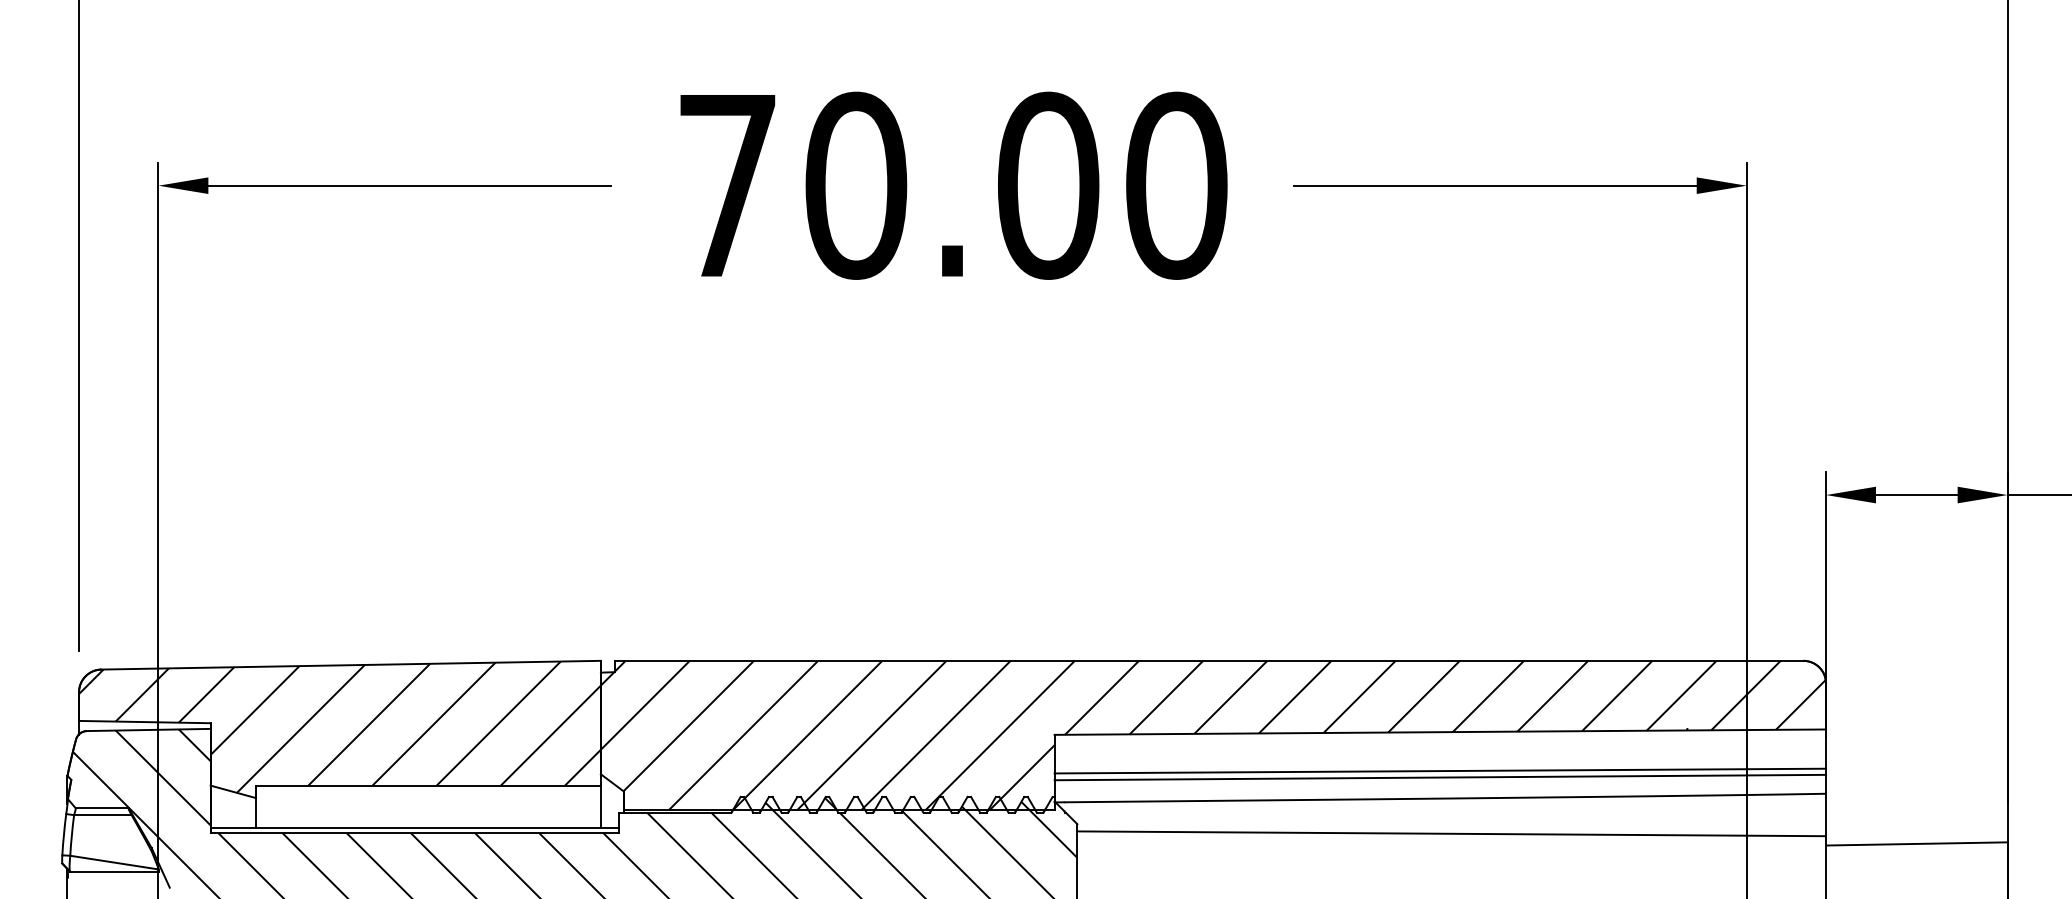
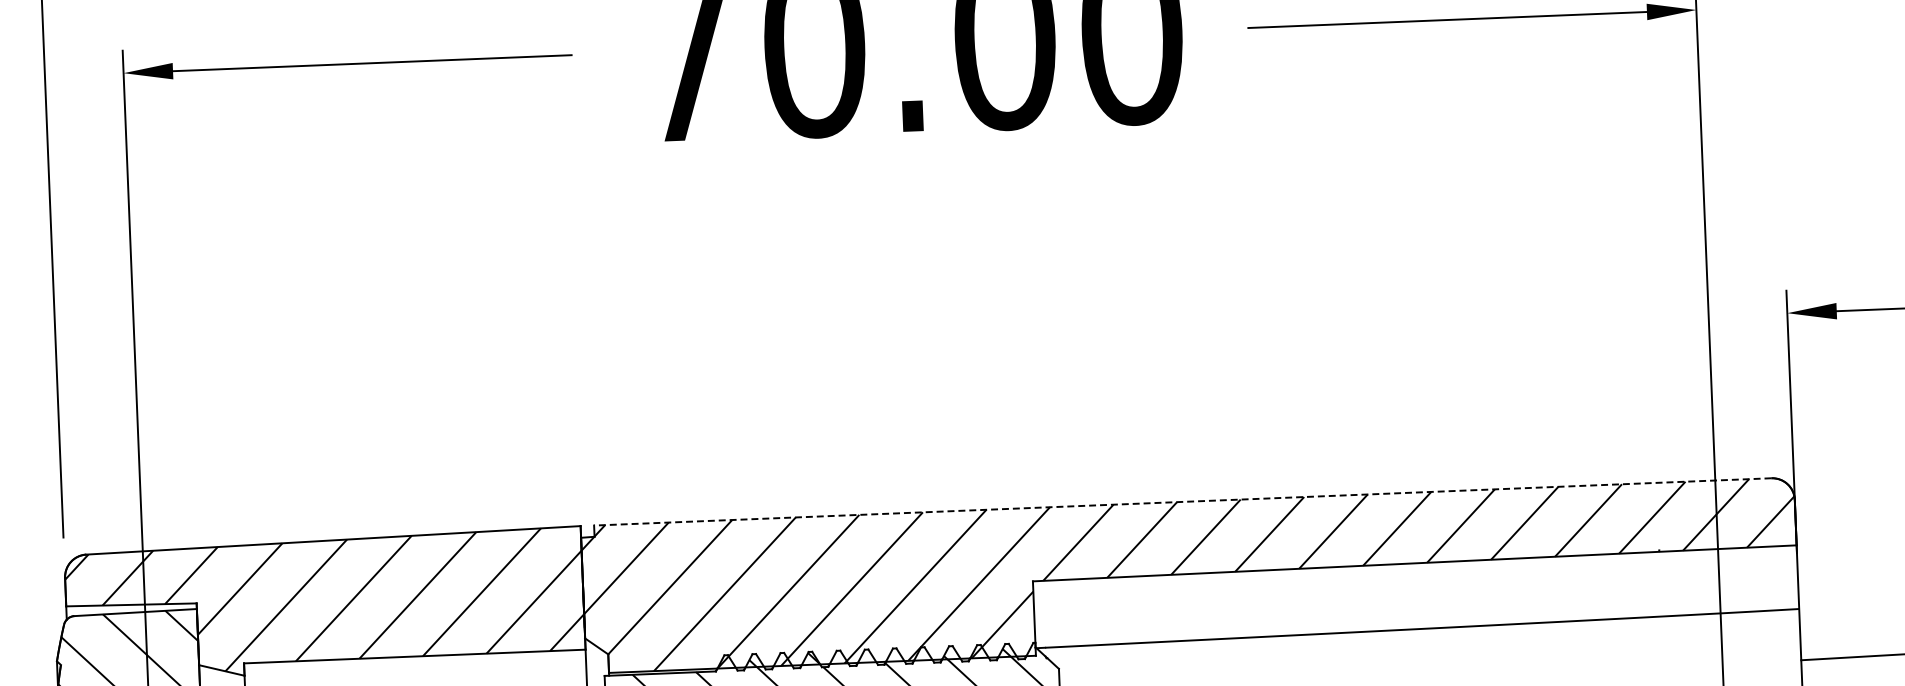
line: (1208, 660) -> (1182, 501), solid -> dashed
line: (1440, 770) -> (1416, 601), removed
line: (1440, 777) -> (1416, 608), removed
line: (1451, 833) -> (1429, 663), removed

